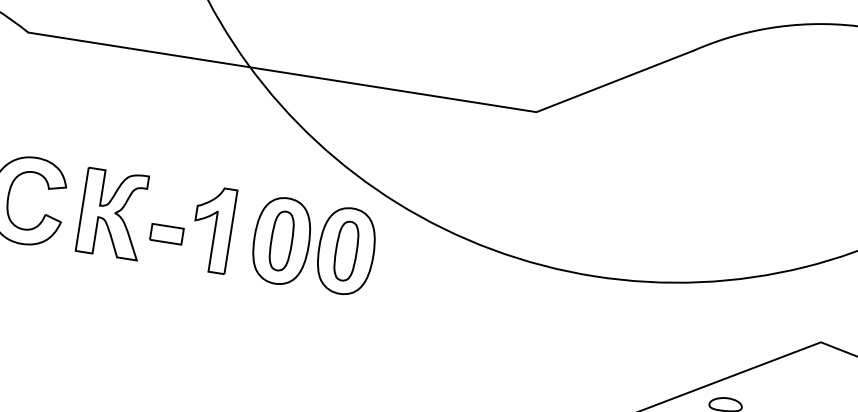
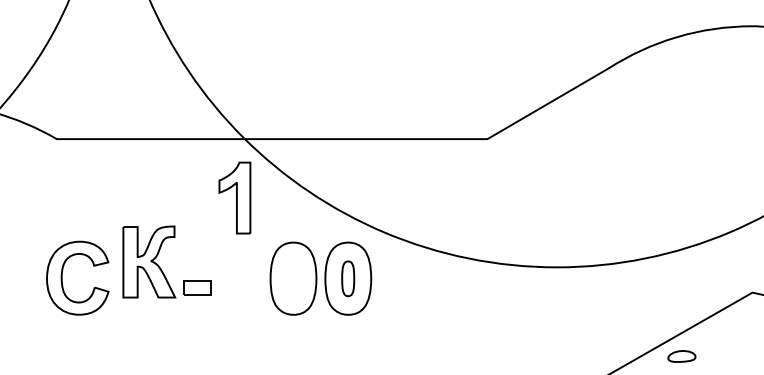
part: (113, 213) -> (149, 261), moved
part: (212, 228) -> (234, 197), moved
part: (281, 240) -> (293, 278), removed
part: (345, 250) -> (347, 278), size x0.7

